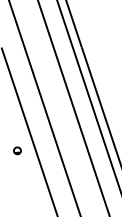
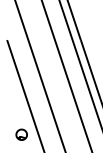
part: (17, 150) -> (21, 134), size x1.67

